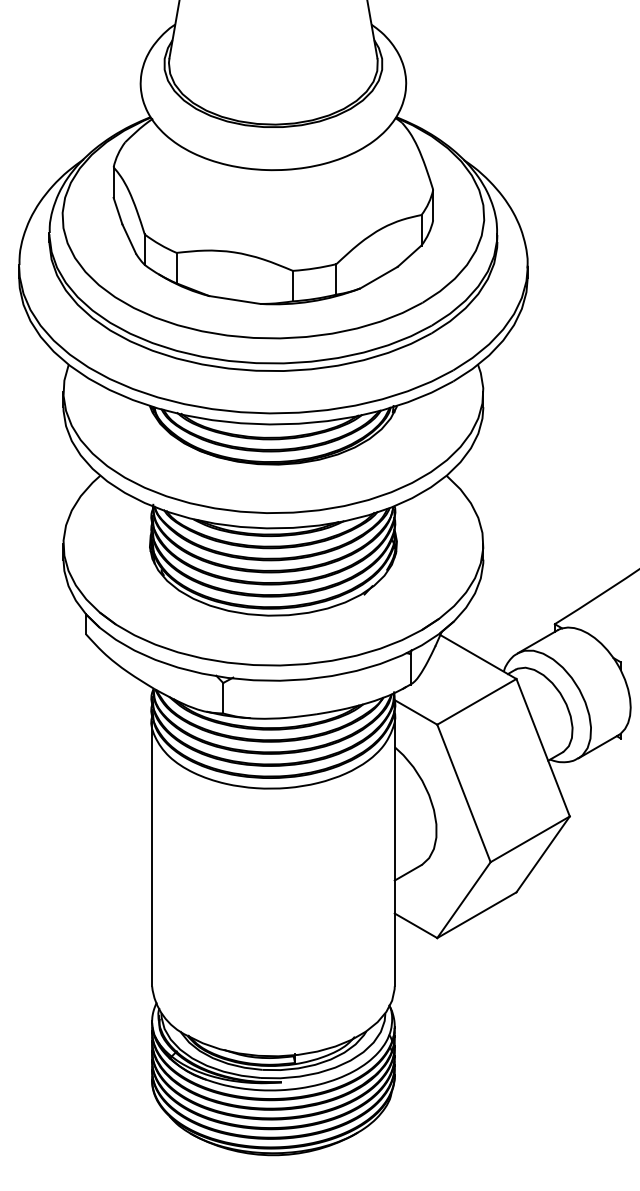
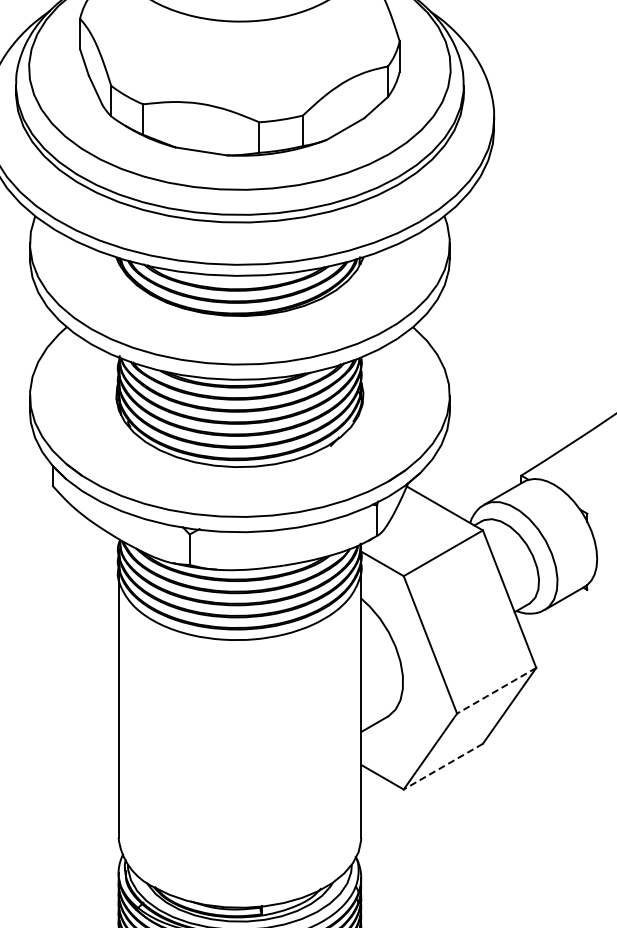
line: (530, 839) -> (496, 690), solid -> dashed
line: (476, 915) -> (442, 766), solid -> dashed

